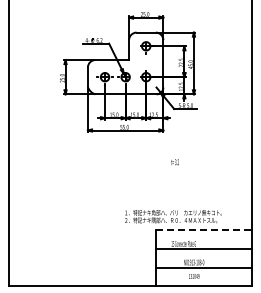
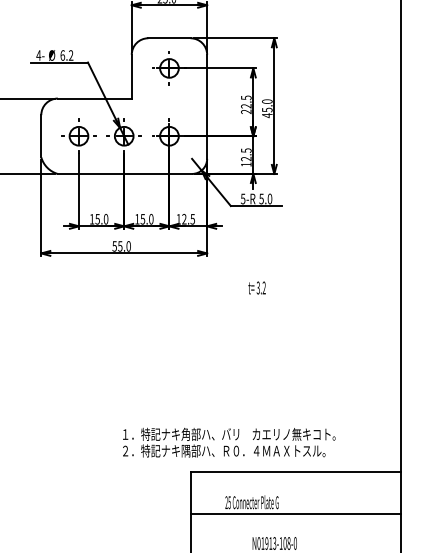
text: (174, 162) -> (255, 288), moved
line: (203, 229) -> (295, 470), dashed -> solid

